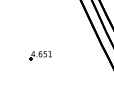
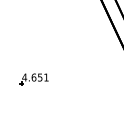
part: (40, 55) -> (33, 79), moved

